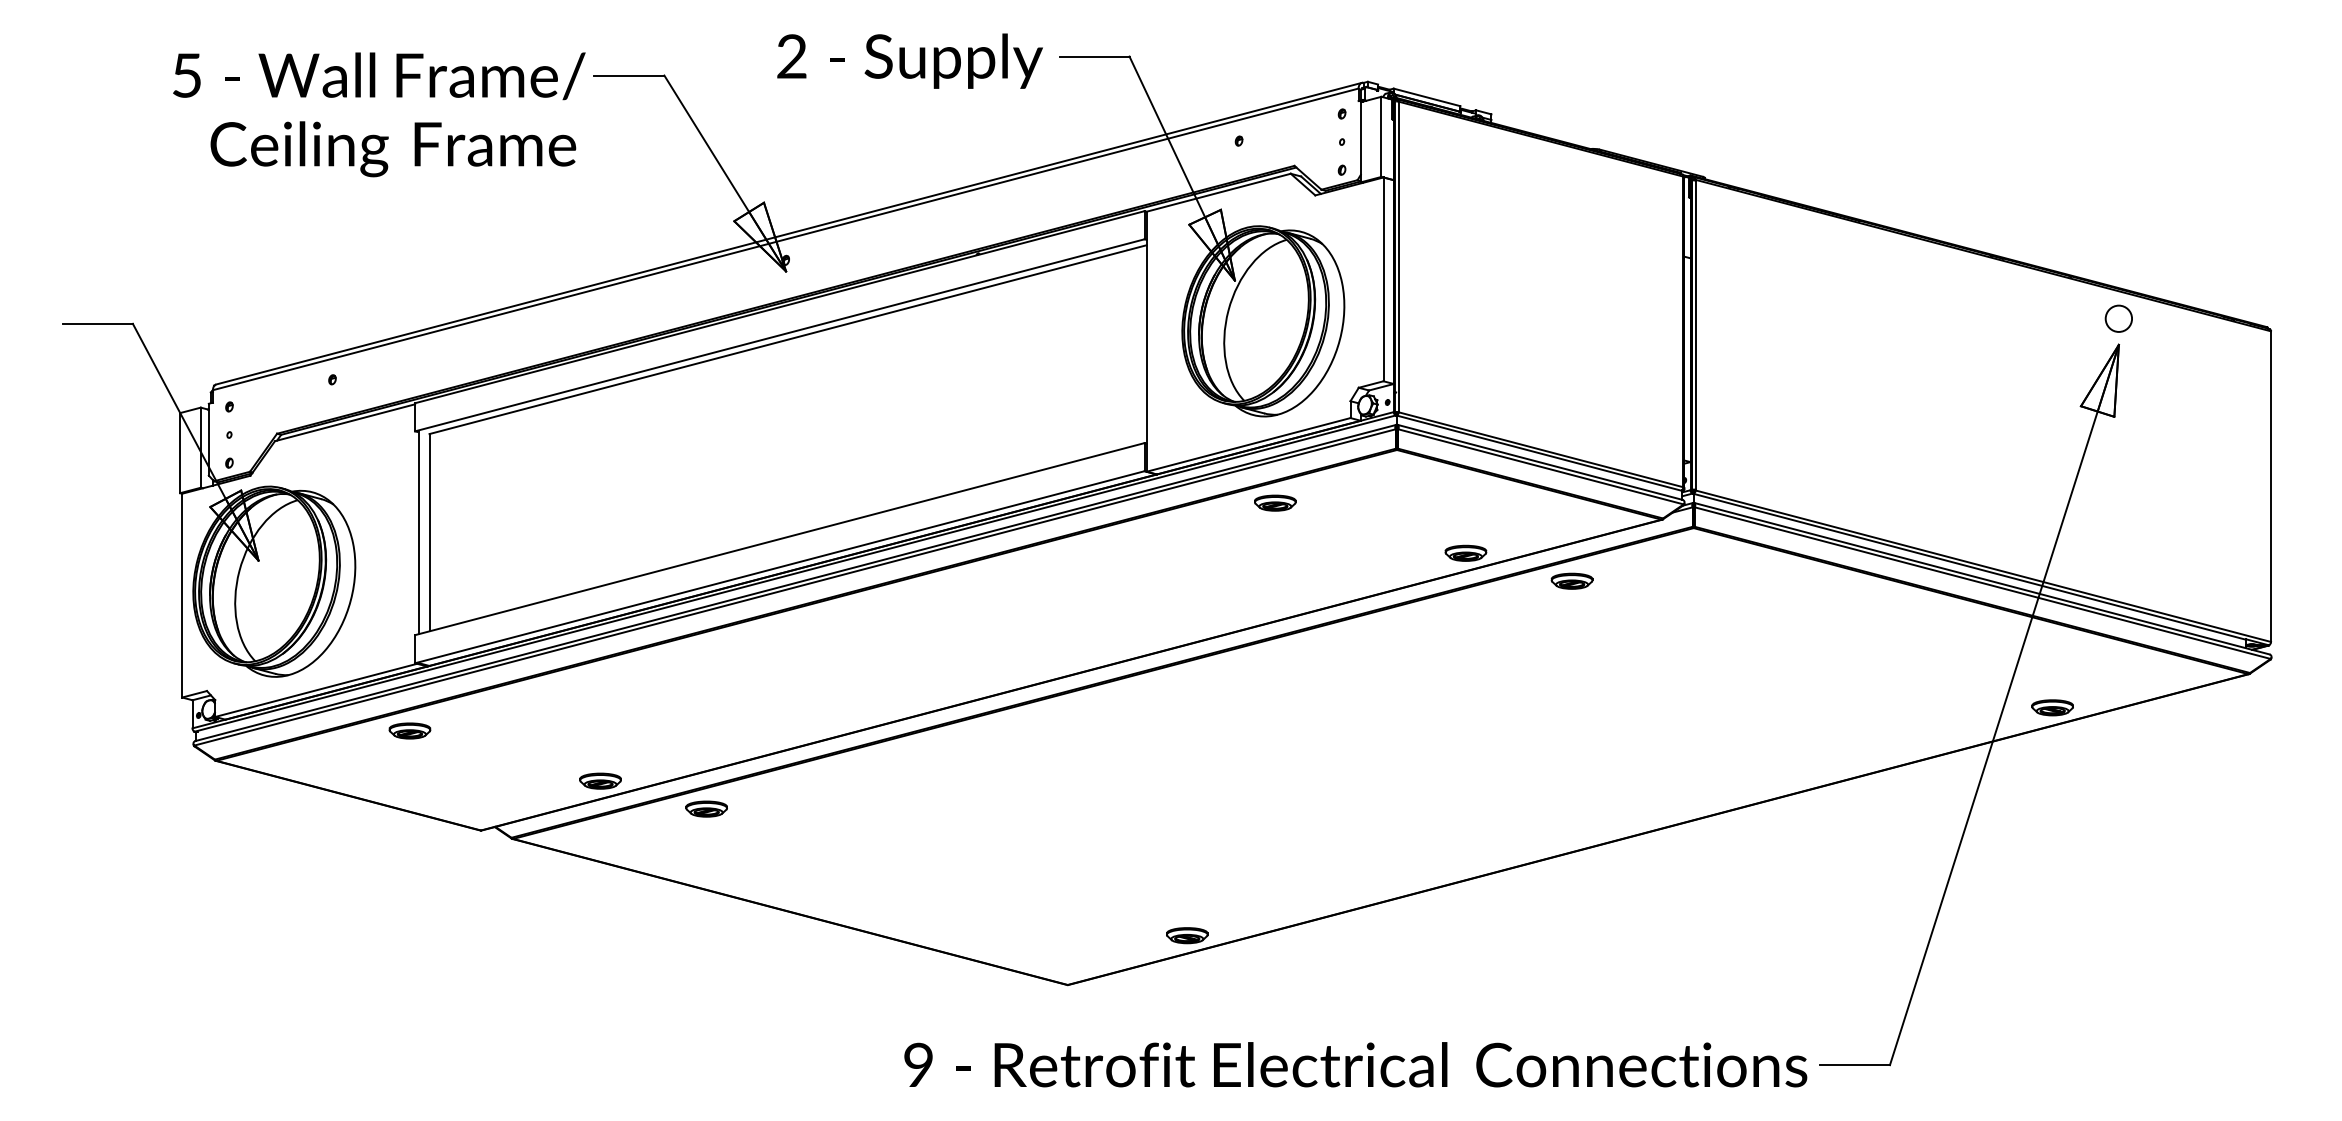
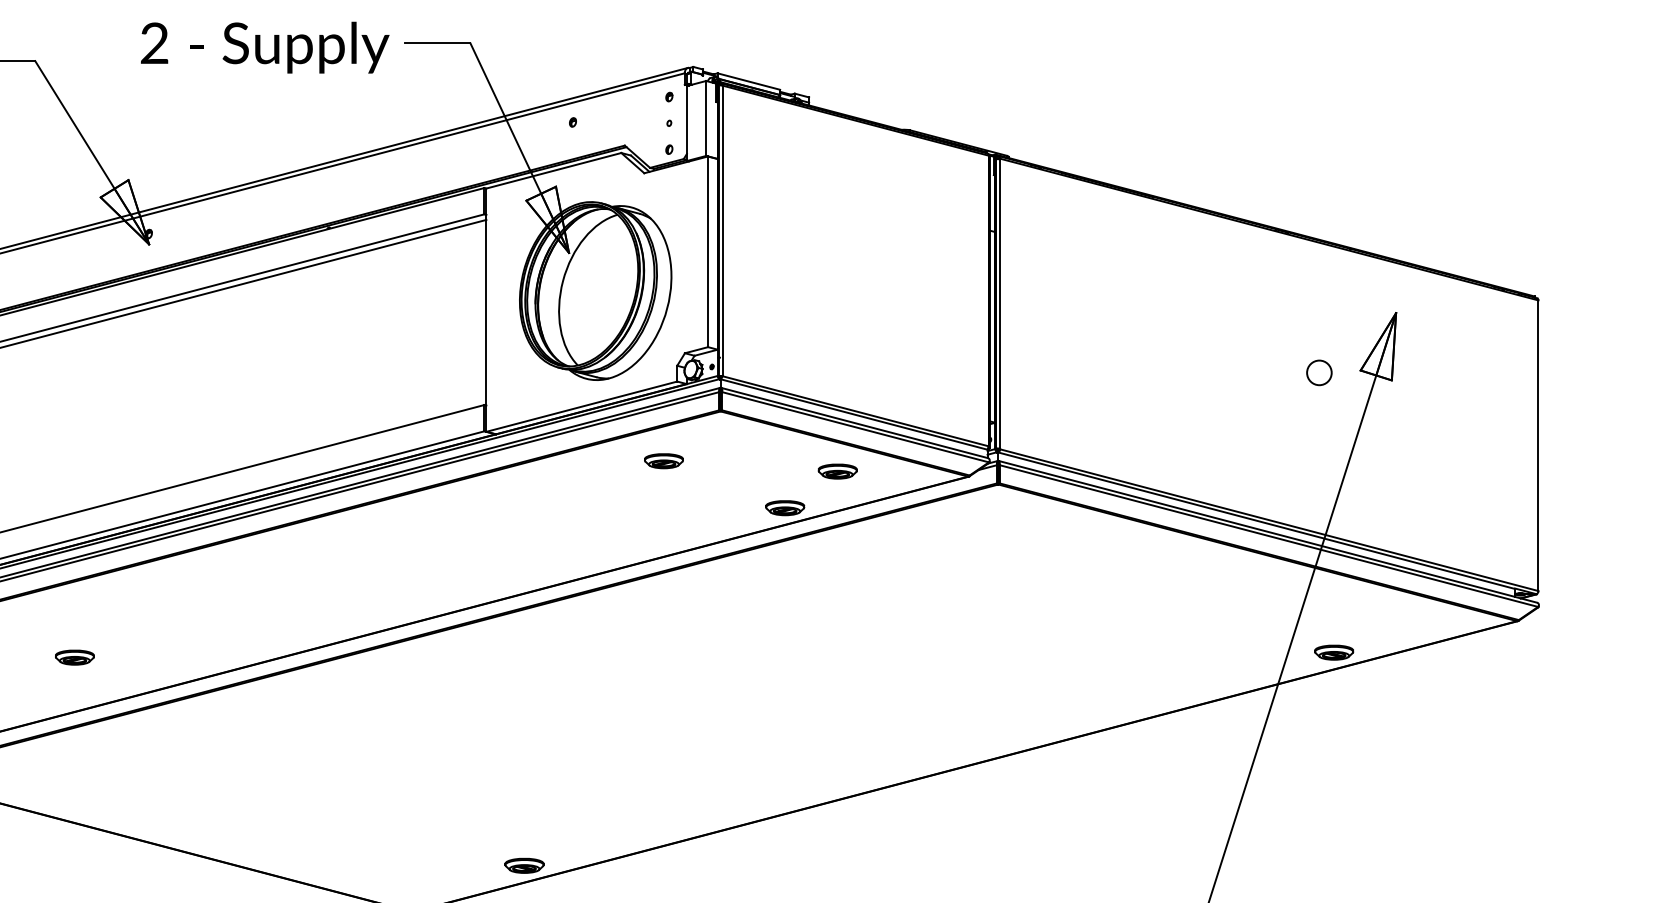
circle: (2118, 318) -> (1319, 372), moved
part: (1275, 502) -> (664, 460), moved
part: (1571, 580) -> (837, 470), moved
part: (706, 808) -> (74, 657), moved

